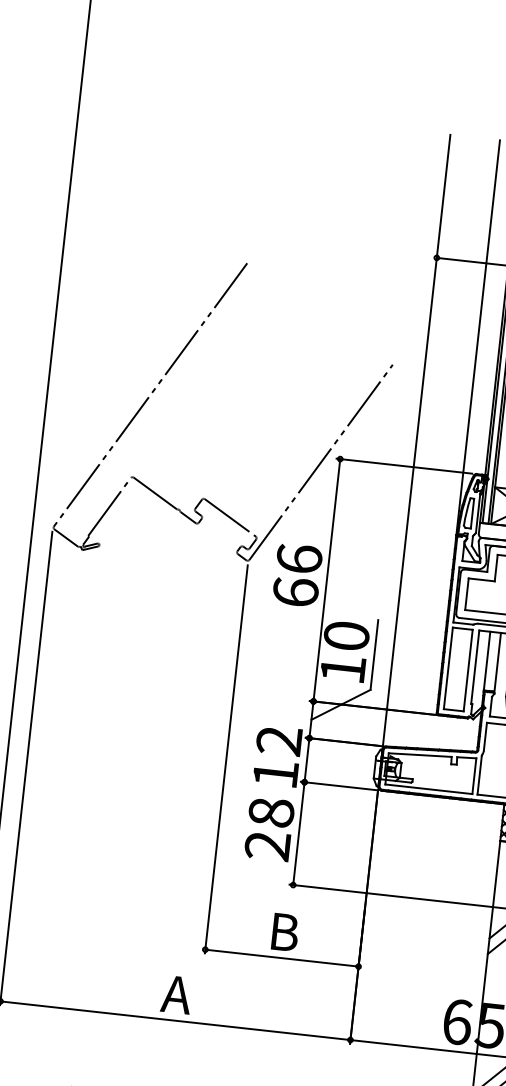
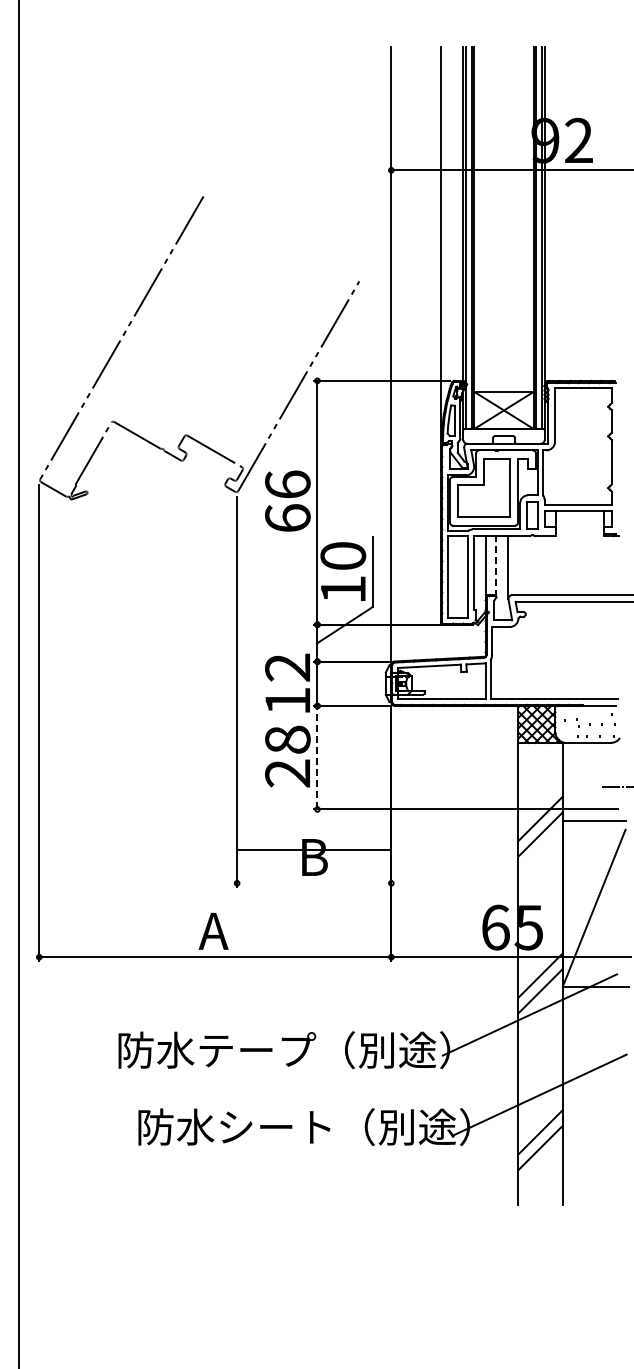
line: (497, 663) -> (496, 566), solid -> dashed
line: (298, 833) -> (317, 757), solid -> dashed
line: (282, 958) -> (314, 850), moved

